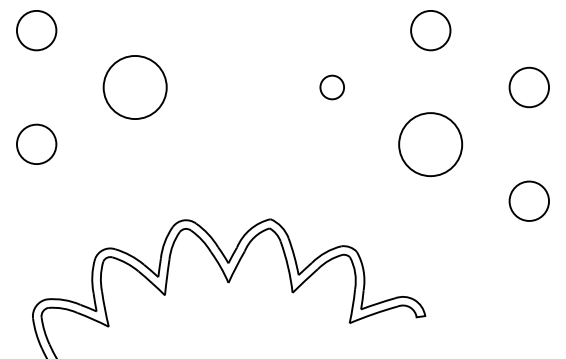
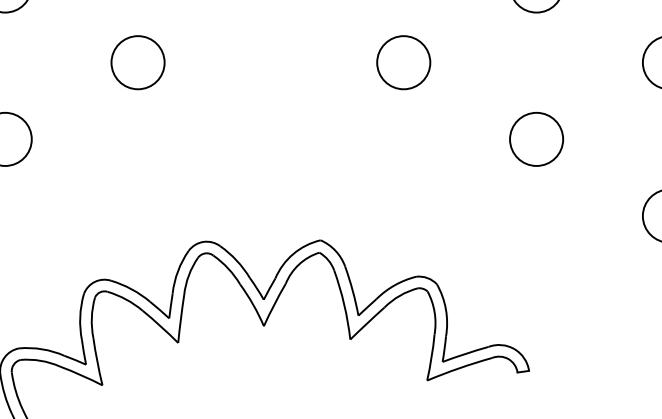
circle: (134, 87) -> (137, 62), size x0.62
circle: (331, 87) -> (402, 62), size x1.67
circle: (430, 143) -> (536, 138), size x0.62

